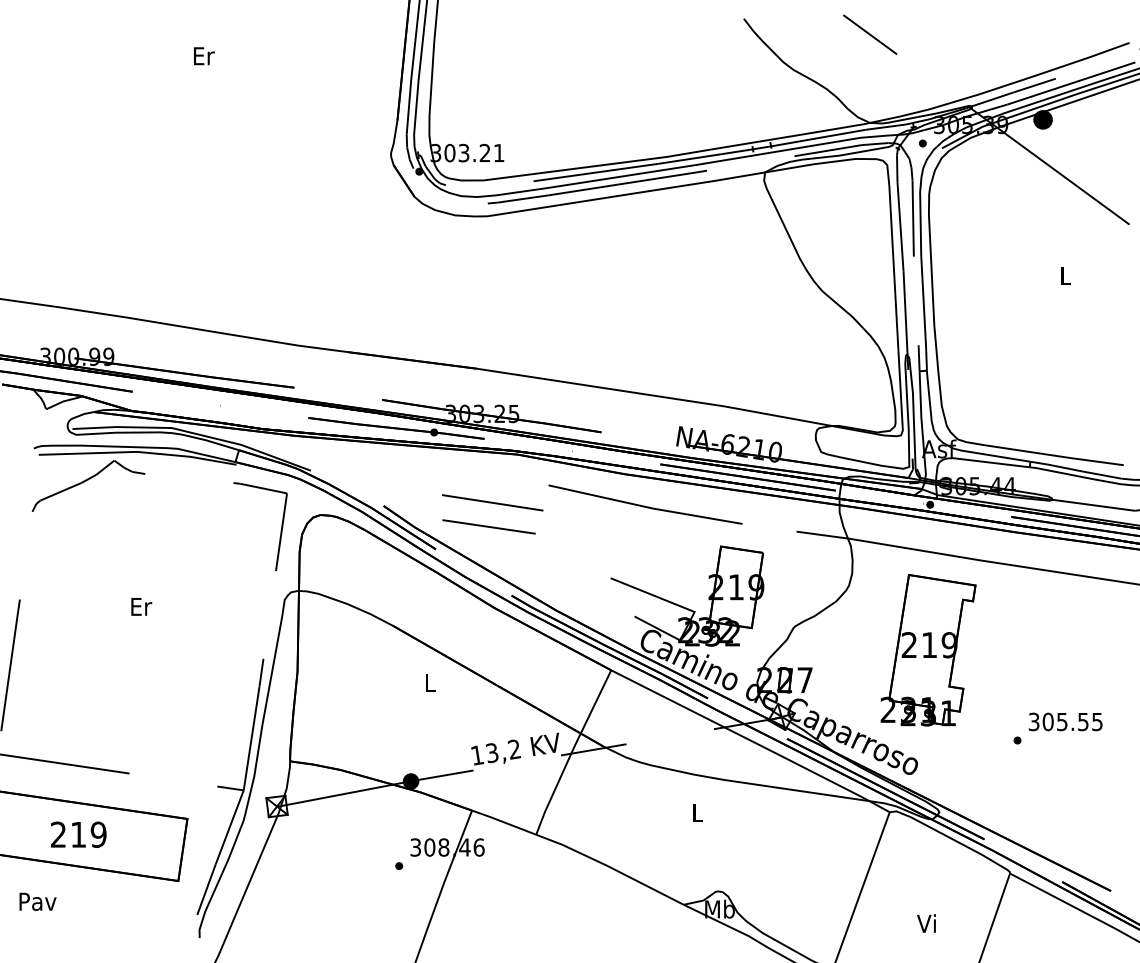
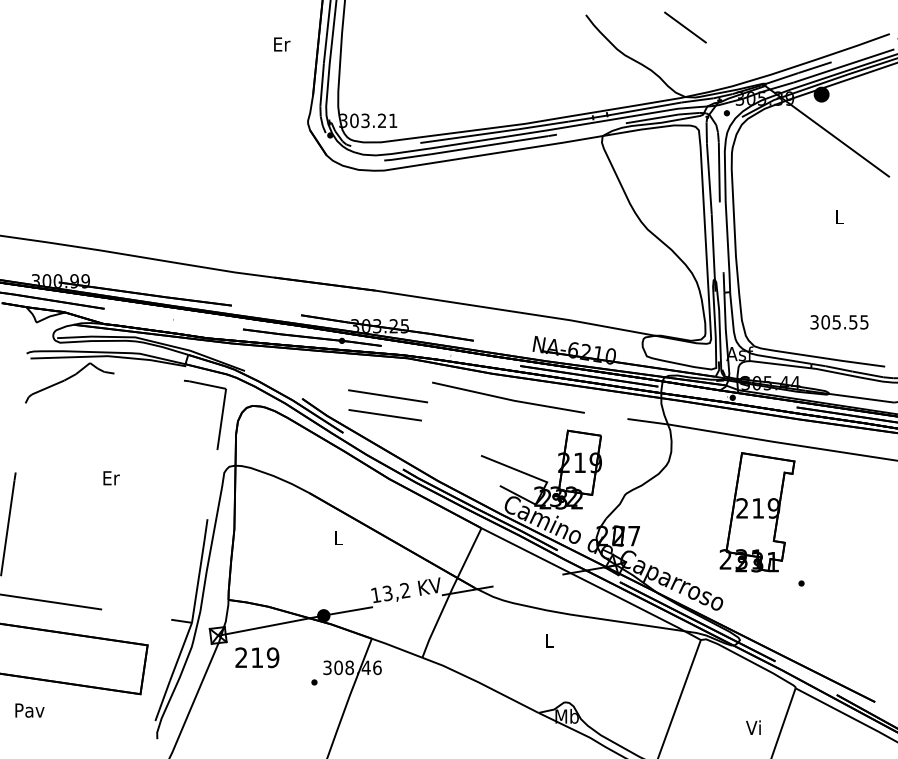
text: (204, 56) -> (282, 44), moved
part: (928, 650) -> (757, 512), moved
text: (1065, 721) -> (839, 321), moved
text: (78, 834) -> (257, 657), moved
text: (926, 923) -> (753, 727), moved

